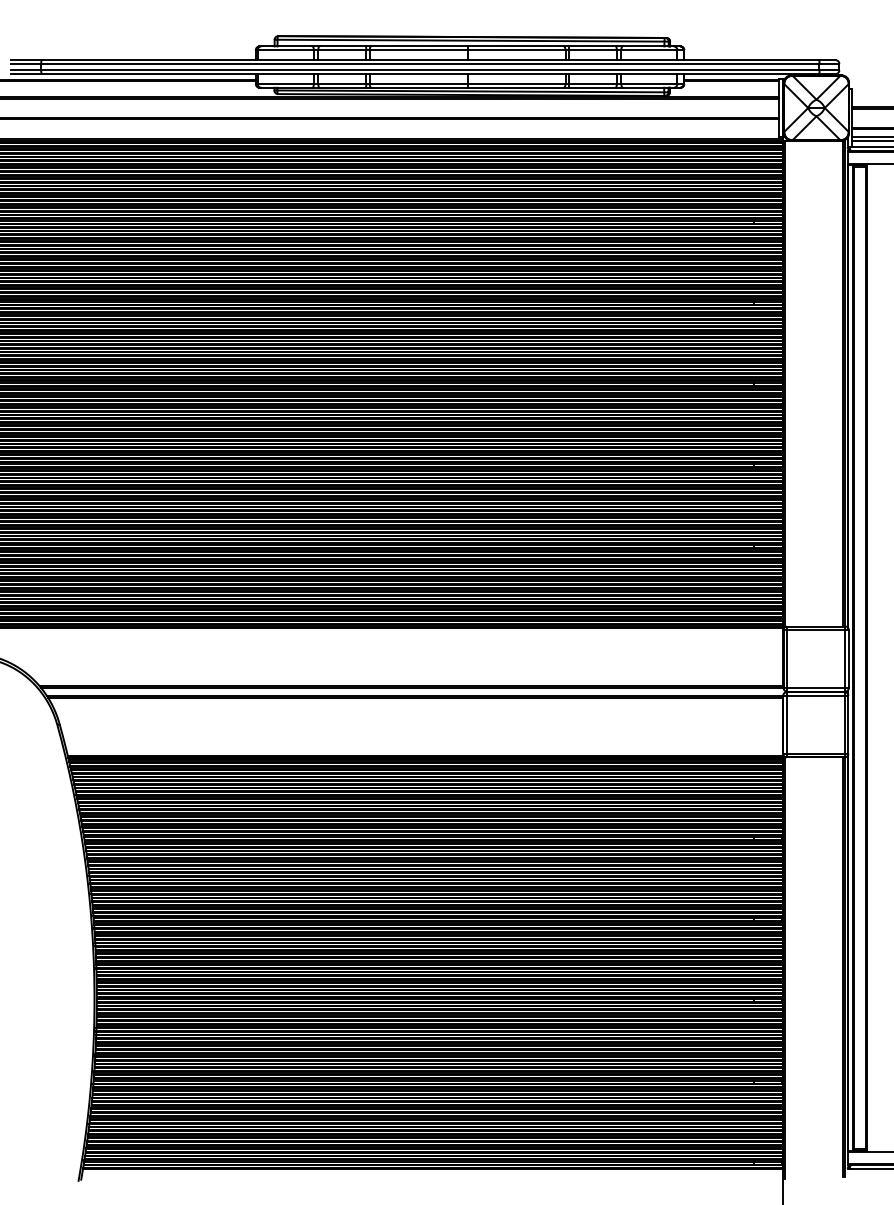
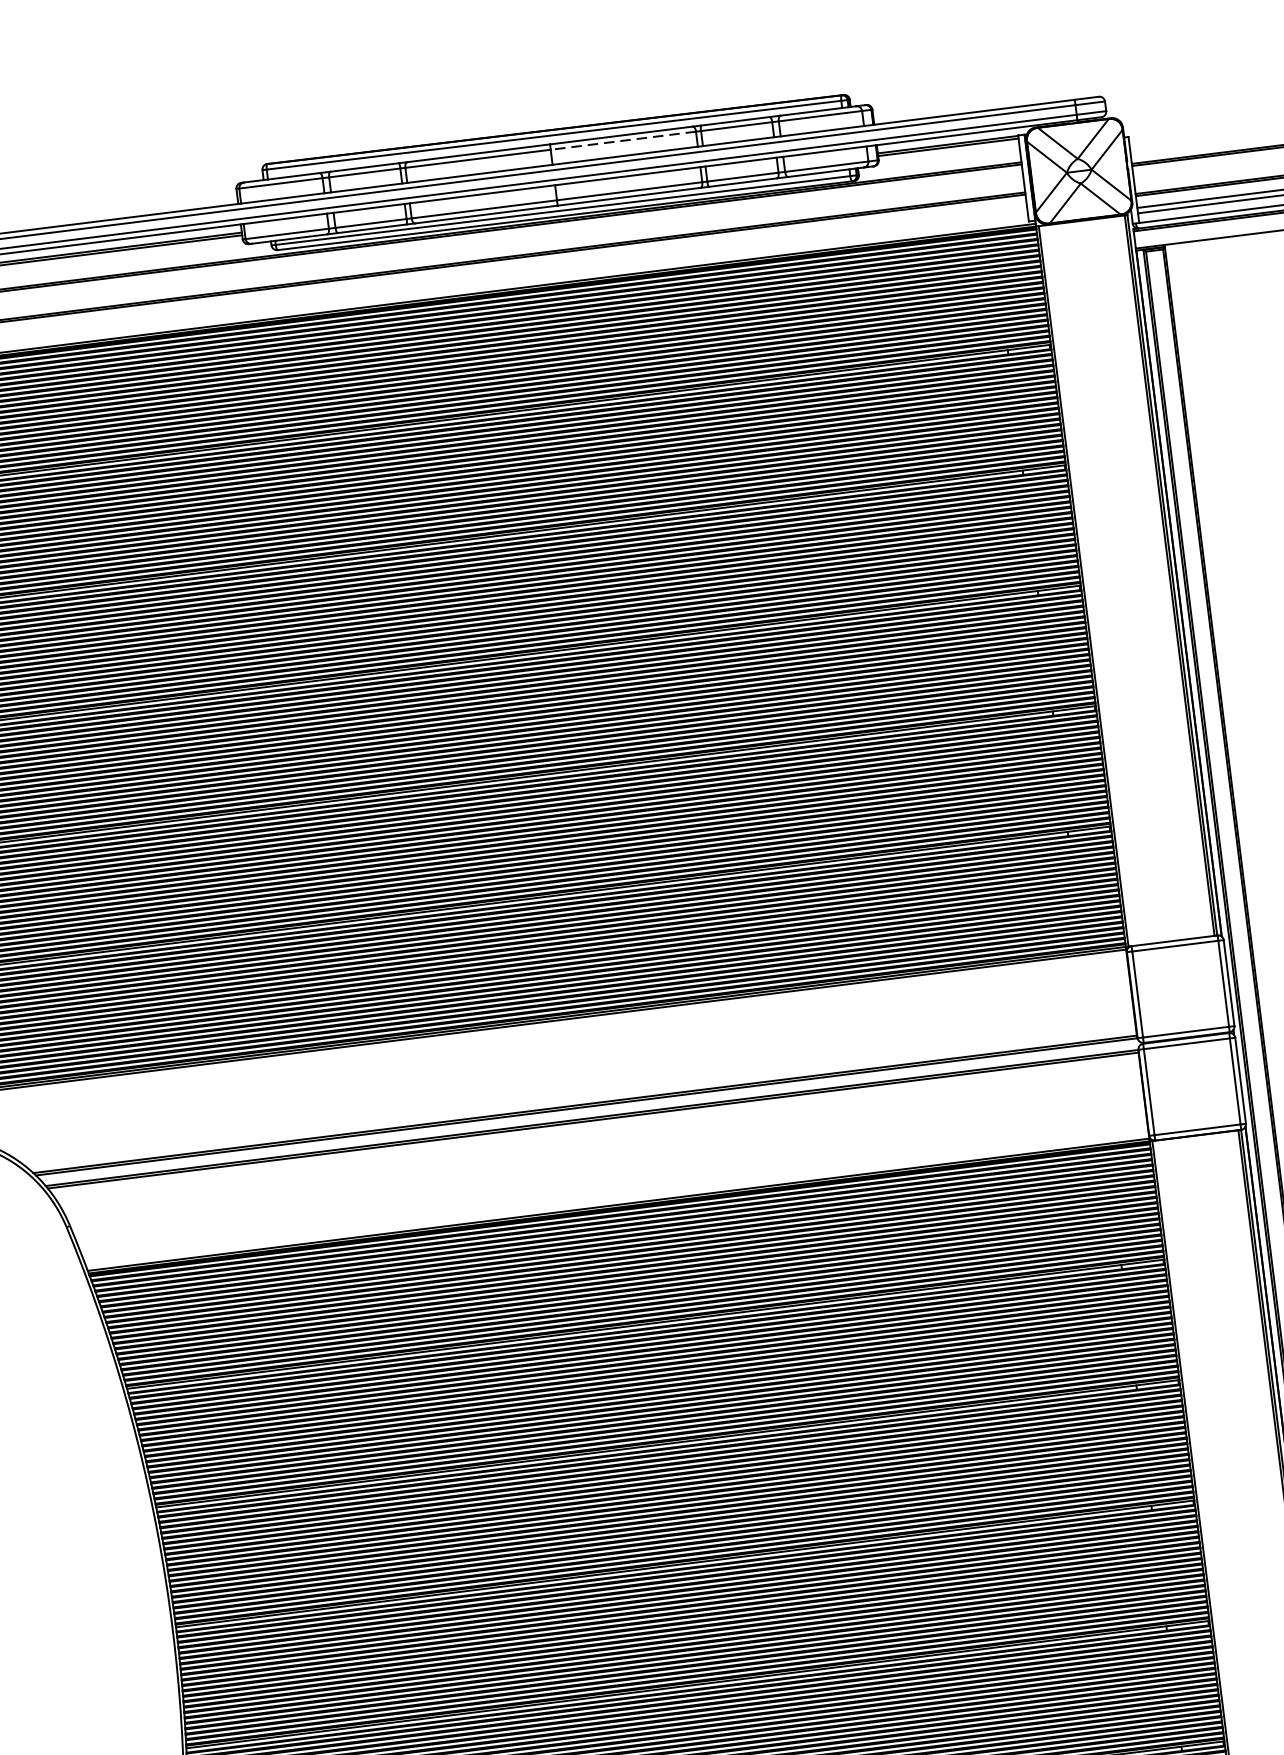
line: (516, 50) -> (623, 141), solid -> dashed

